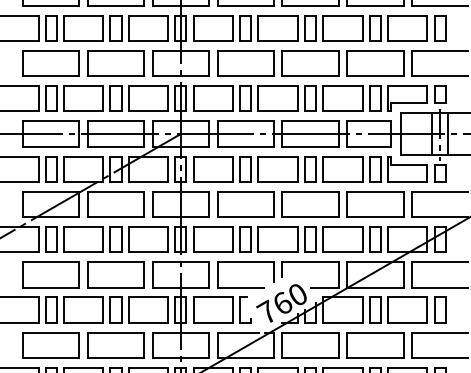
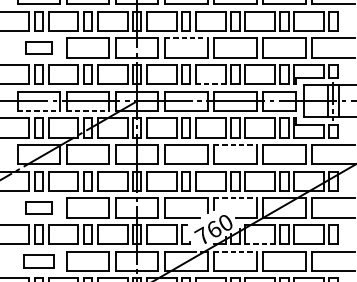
line: (246, 50) -> (186, 38), solid -> dashed
part: (50, 63) -> (38, 47), size x0.6
line: (278, 111) -> (211, 84), solid -> dashed
line: (51, 146) -> (39, 110), solid -> dashed
line: (116, 146) -> (88, 110), solid -> dashed
line: (310, 191) -> (235, 144), solid -> dashed
line: (310, 262) -> (235, 198), solid -> dashed
part: (50, 274) -> (38, 207), size x0.6
line: (342, 322) -> (259, 243), solid -> dashed
line: (310, 332) -> (235, 251), solid -> dashed
part: (50, 345) -> (38, 261), size x0.7

